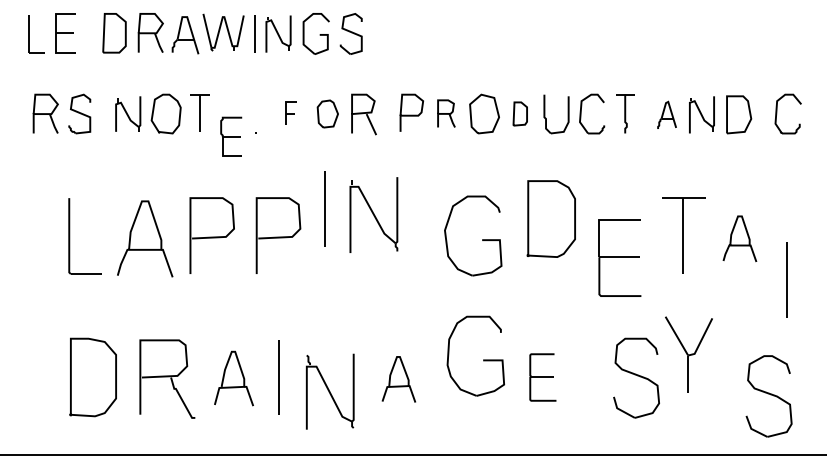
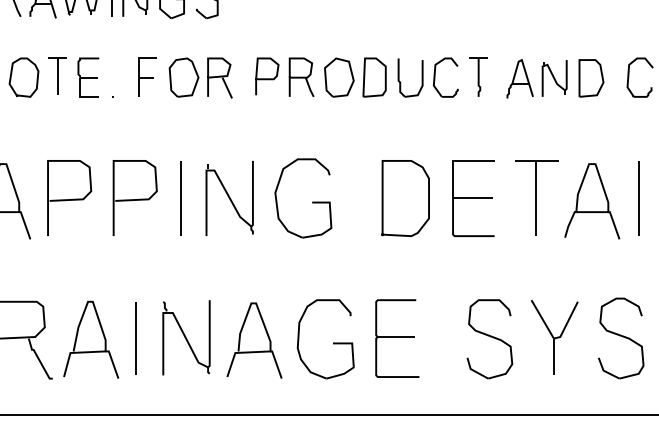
part: (290, 113) -> (147, 77), size x1.67
part: (327, 113) -> (183, 77), size x1.43
part: (446, 113) -> (301, 77), size x1.43
part: (520, 113) -> (374, 77), size x1.67
part: (666, 114) -> (519, 78), size x1.43
part: (231, 136) -> (88, 77), moved
line: (324, 208) -> (180, 197), moved
part: (373, 214) -> (229, 197), moved
curve: (529, 218) -> (383, 197), moved
part: (739, 238) -> (591, 200), size x1.67
part: (482, 239) -> (312, 201), moved
part: (619, 257) -> (472, 197), moved
line: (786, 279) -> (638, 197), moved
part: (688, 354) -> (554, 337), moved
part: (483, 359) -> (333, 342), moved
part: (542, 377) -> (396, 338), size x1.67
part: (233, 378) -> (90, 339), size x1.43
part: (398, 379) -> (254, 340), size x1.67
part: (329, 391) -> (185, 337), moved
part: (768, 396) -> (620, 338), moved

